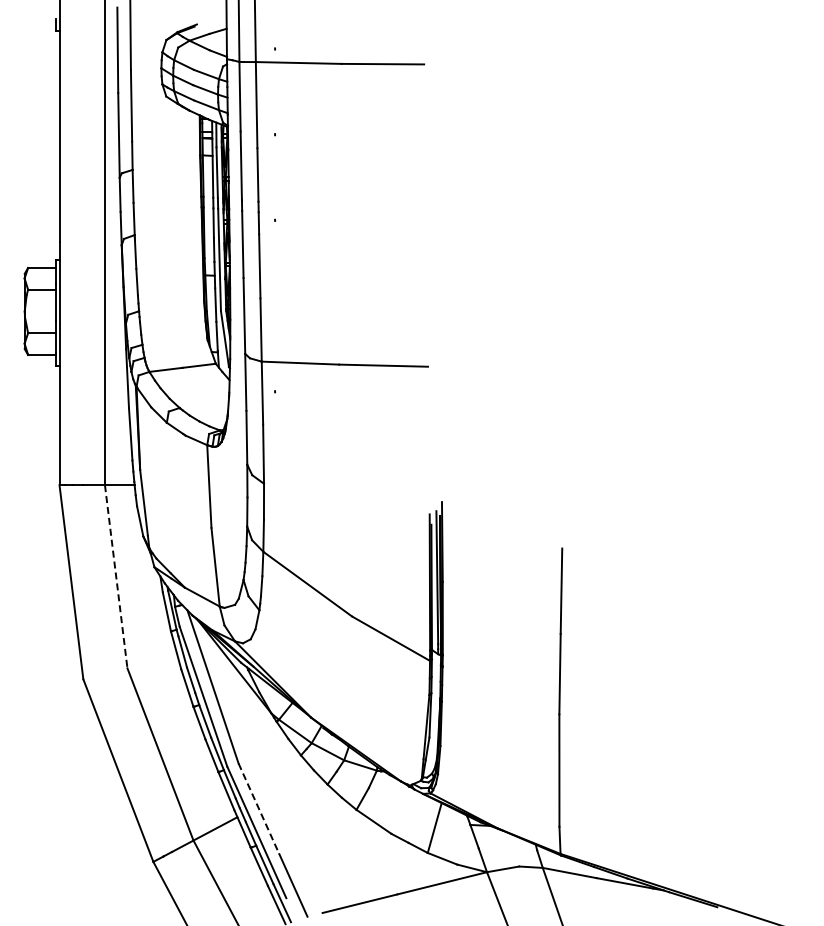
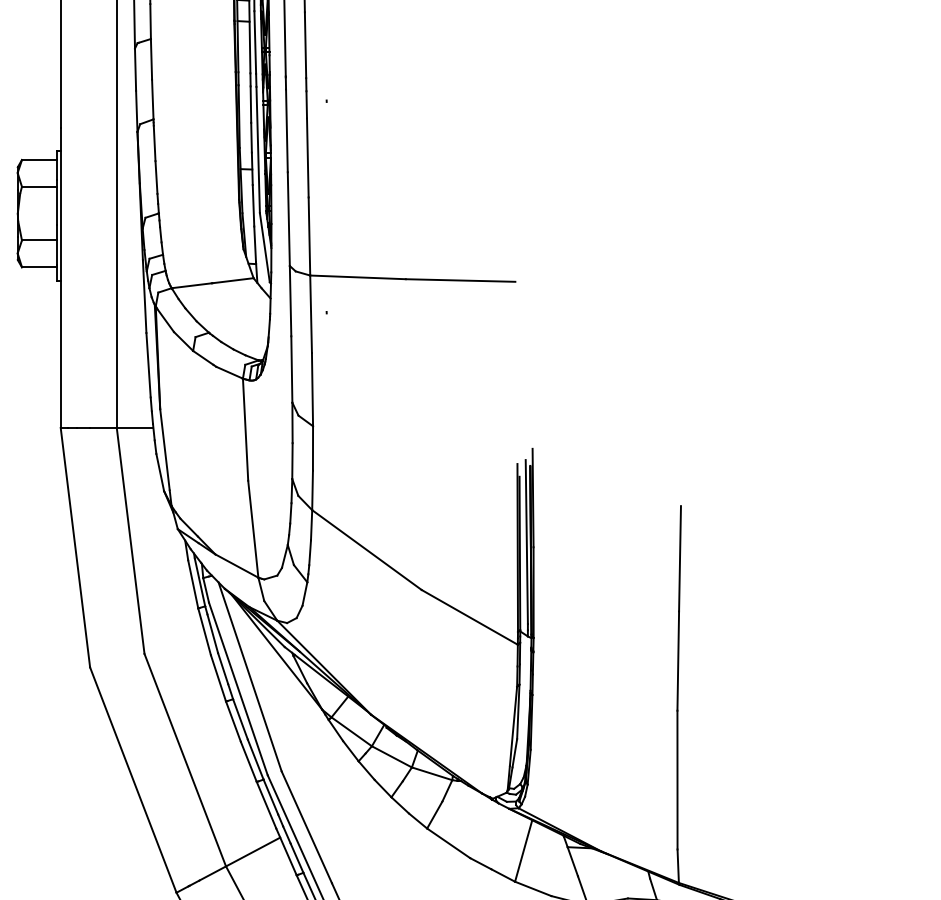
line: (116, 577) -> (131, 541), dashed -> solid
line: (258, 808) -> (306, 826), dashed -> solid

